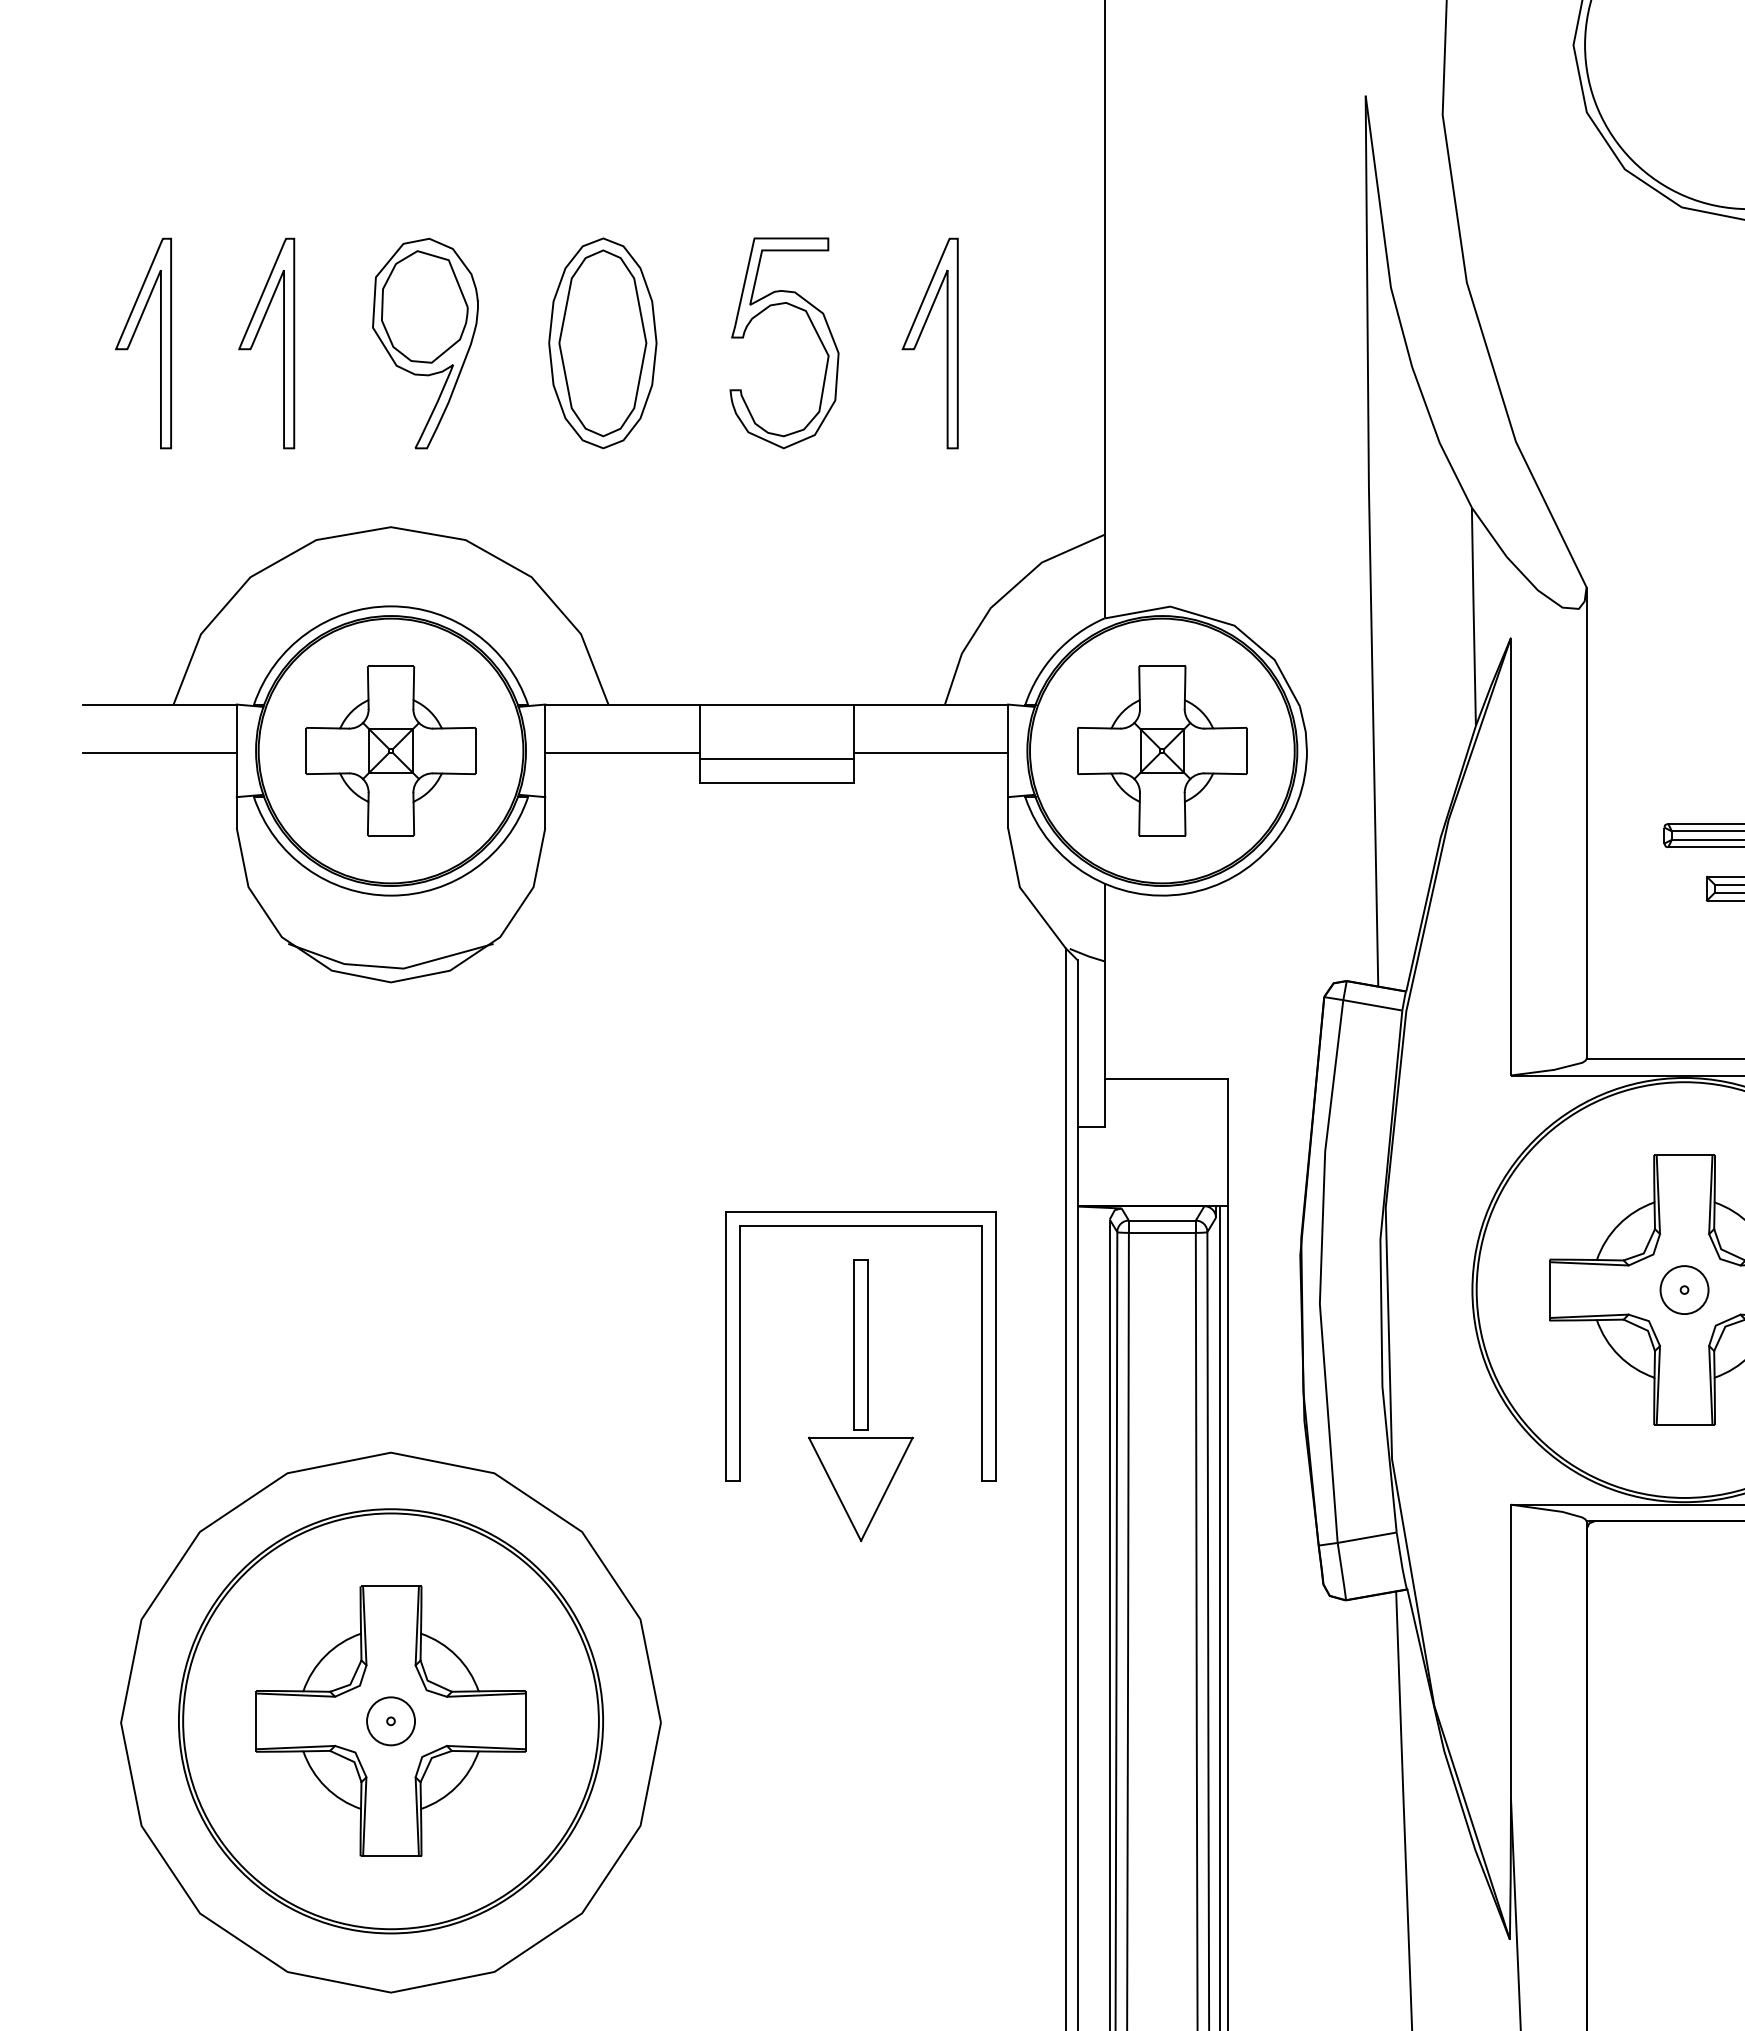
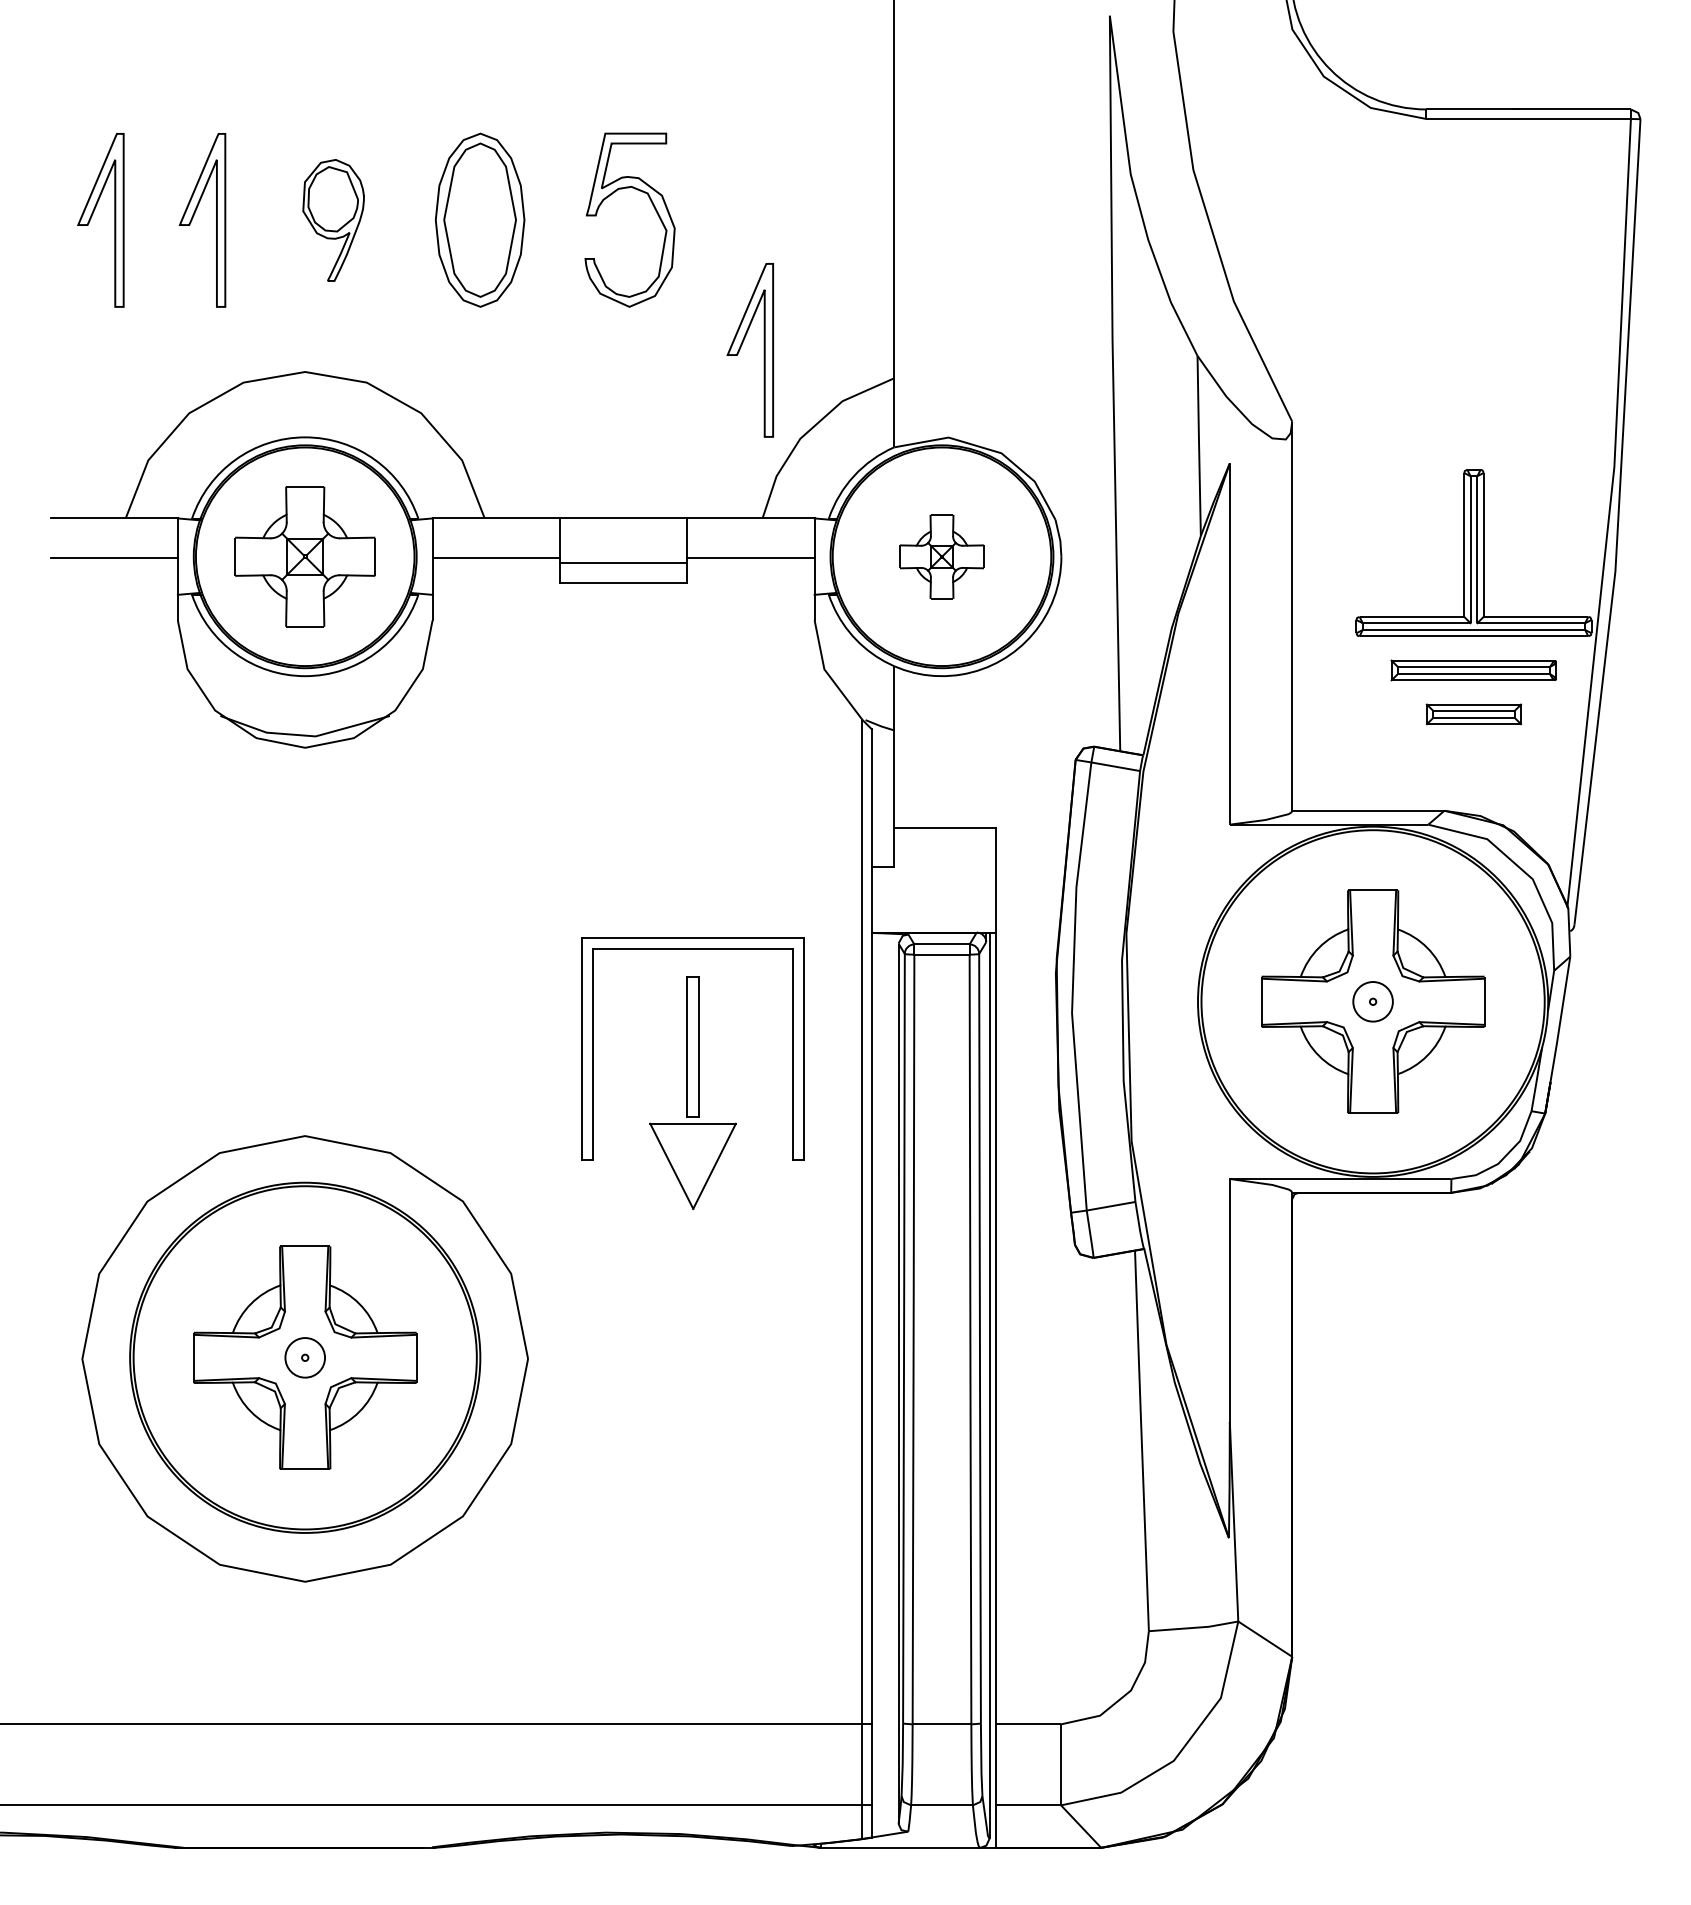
part: (919, 340) -> (741, 347), moved
part: (425, 343) -> (333, 220), size x0.7
part: (1161, 750) -> (941, 556), size x0.6

